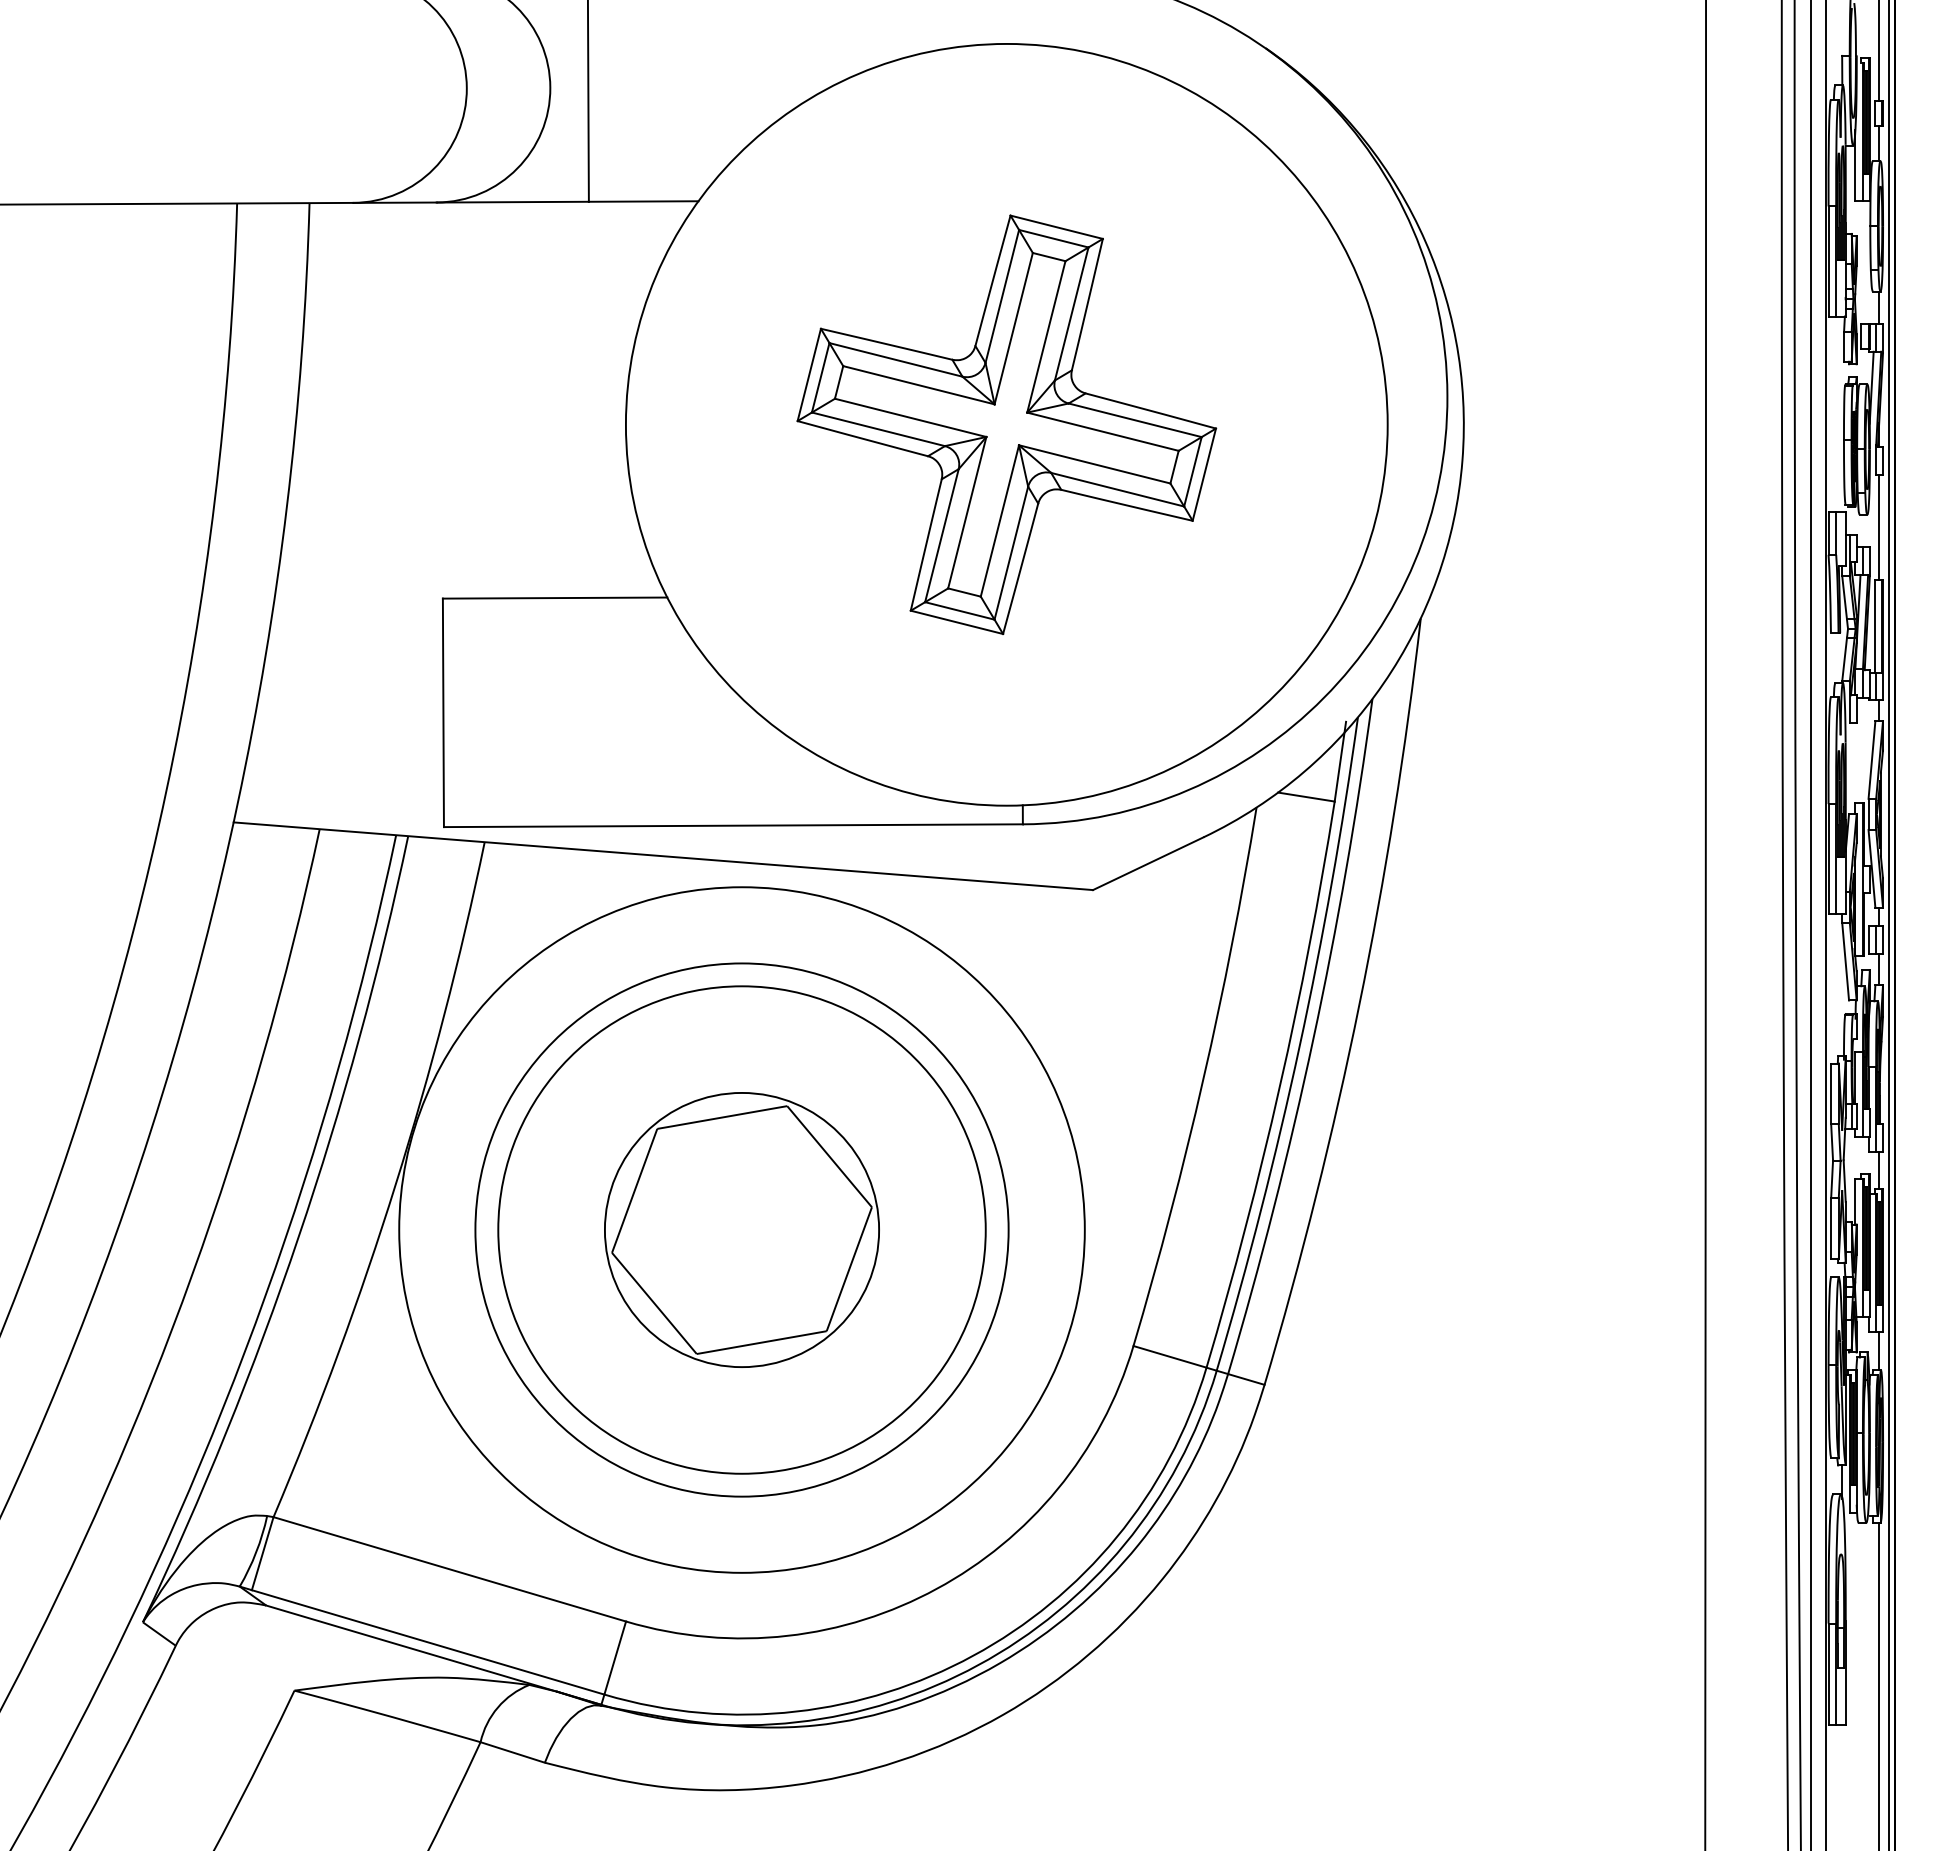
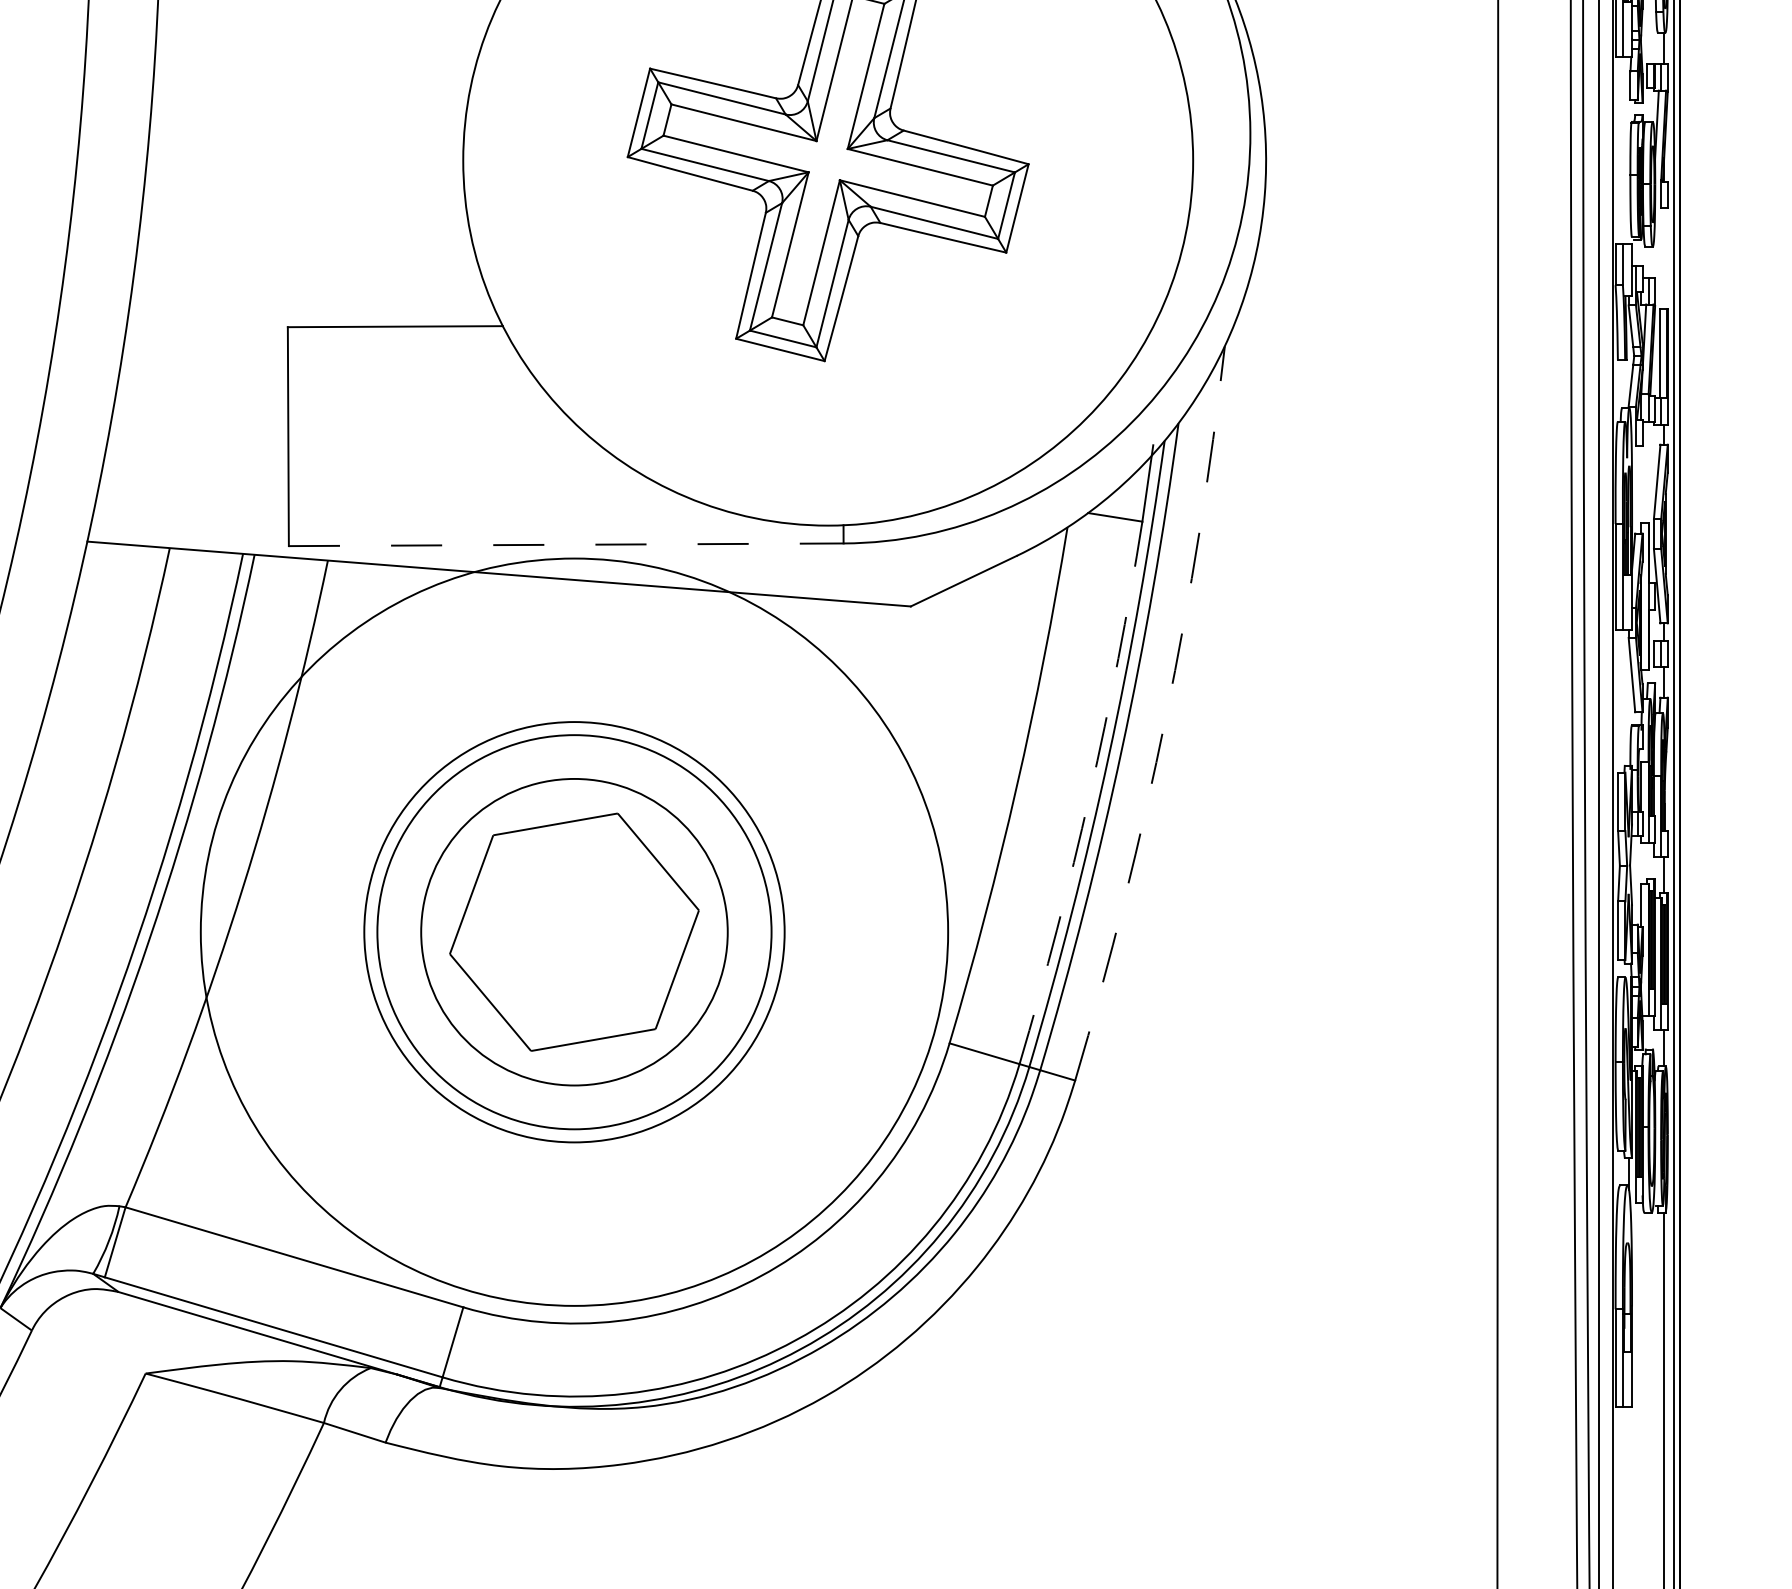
line: (1879, 526) -> (1664, 258), removed
line: (733, 825) -> (566, 544), solid -> dashed
arc: (1359, 1005) -> (1166, 717), solid -> dashed
arc: (1279, 1086) -> (1089, 794), solid -> dashed
circle: (741, 1229) -> (573, 931), size x0.6
circle: (741, 1229) -> (573, 931), size x0.6
circle: (741, 1229) -> (573, 931), size x1.6
circle: (741, 1229) -> (573, 931), size x1.6

